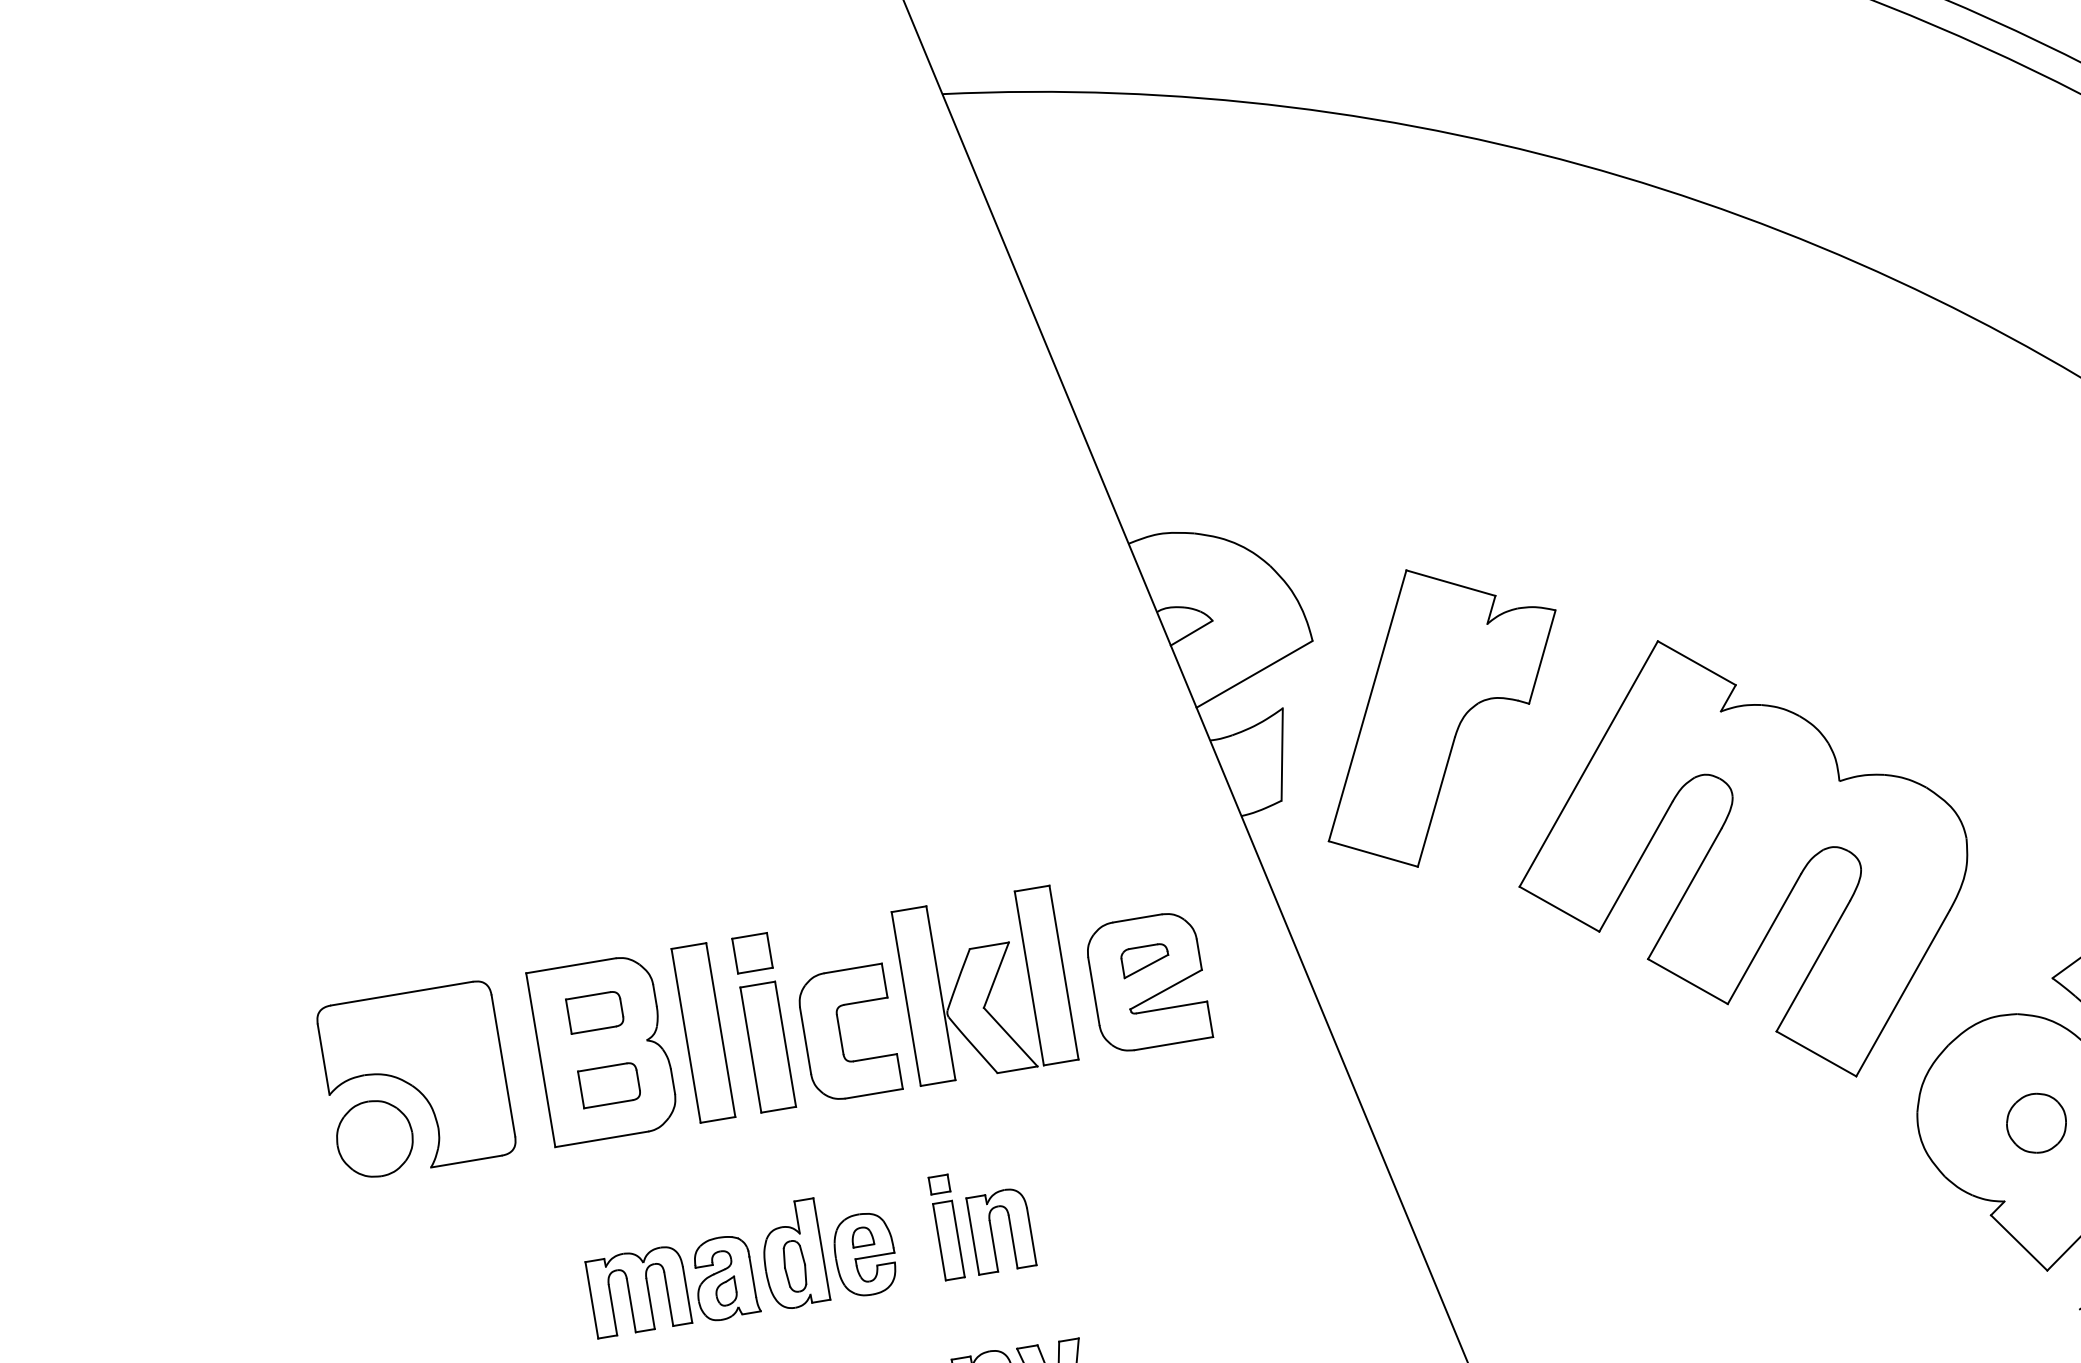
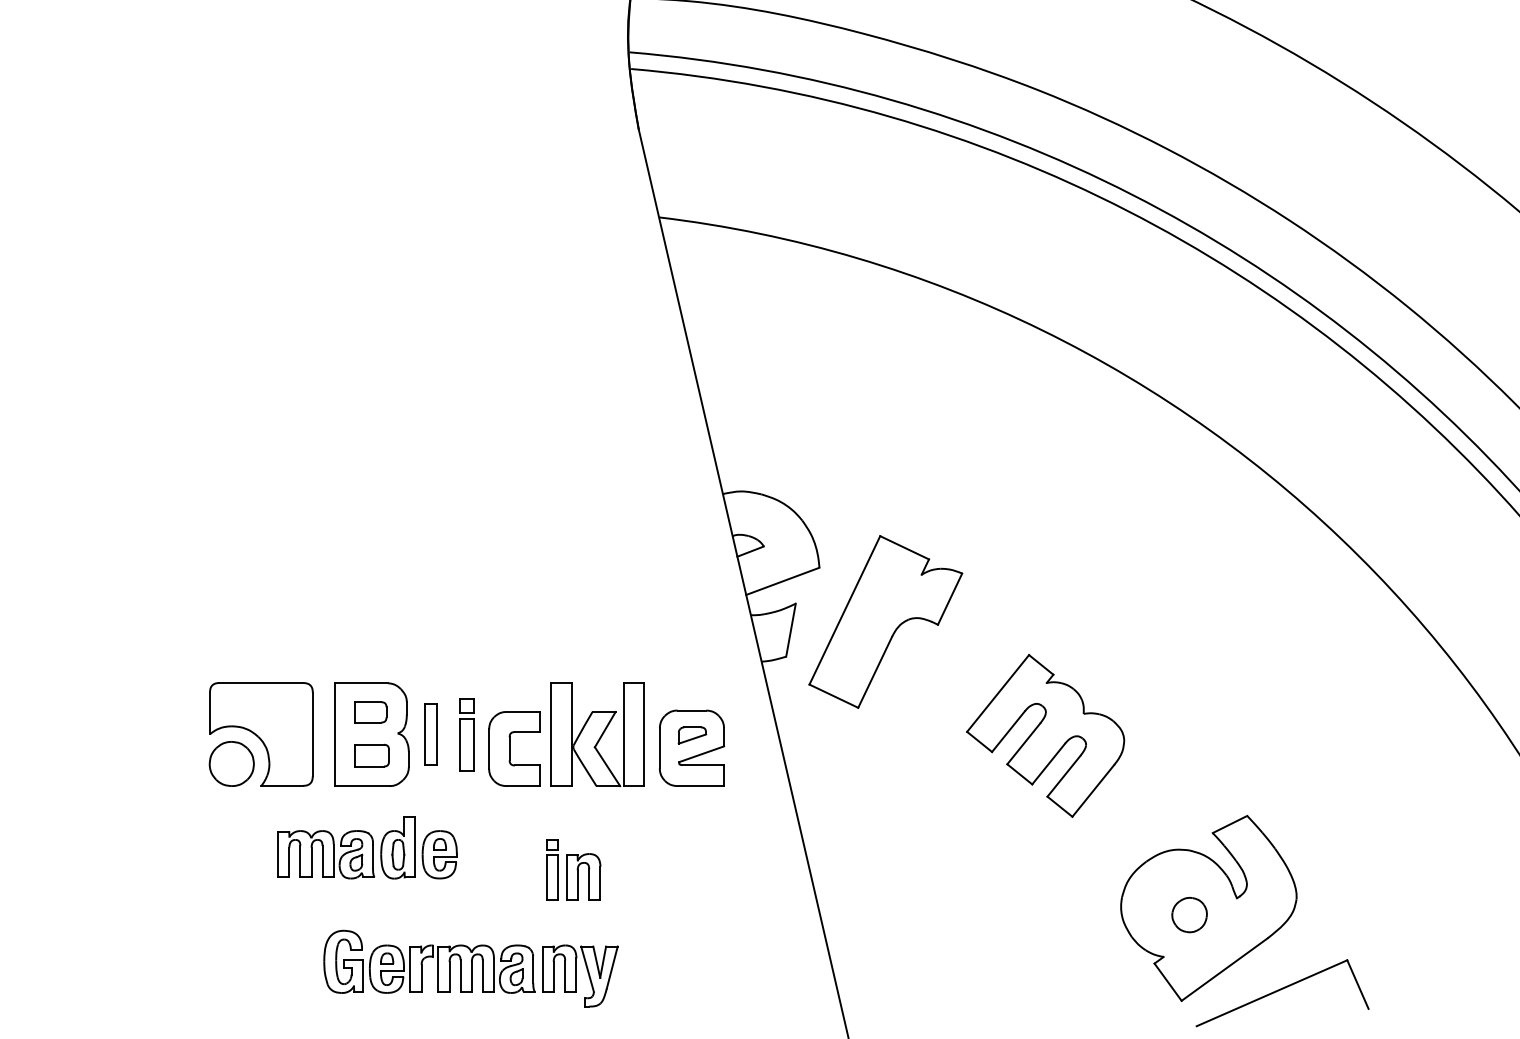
part: (1742, 860) -> (1045, 735), size x0.6
part: (763, 1022) -> (466, 734), size x0.7
part: (702, 1032) -> (430, 734), size x0.6
part: (740, 1262) -> (367, 847), moved

